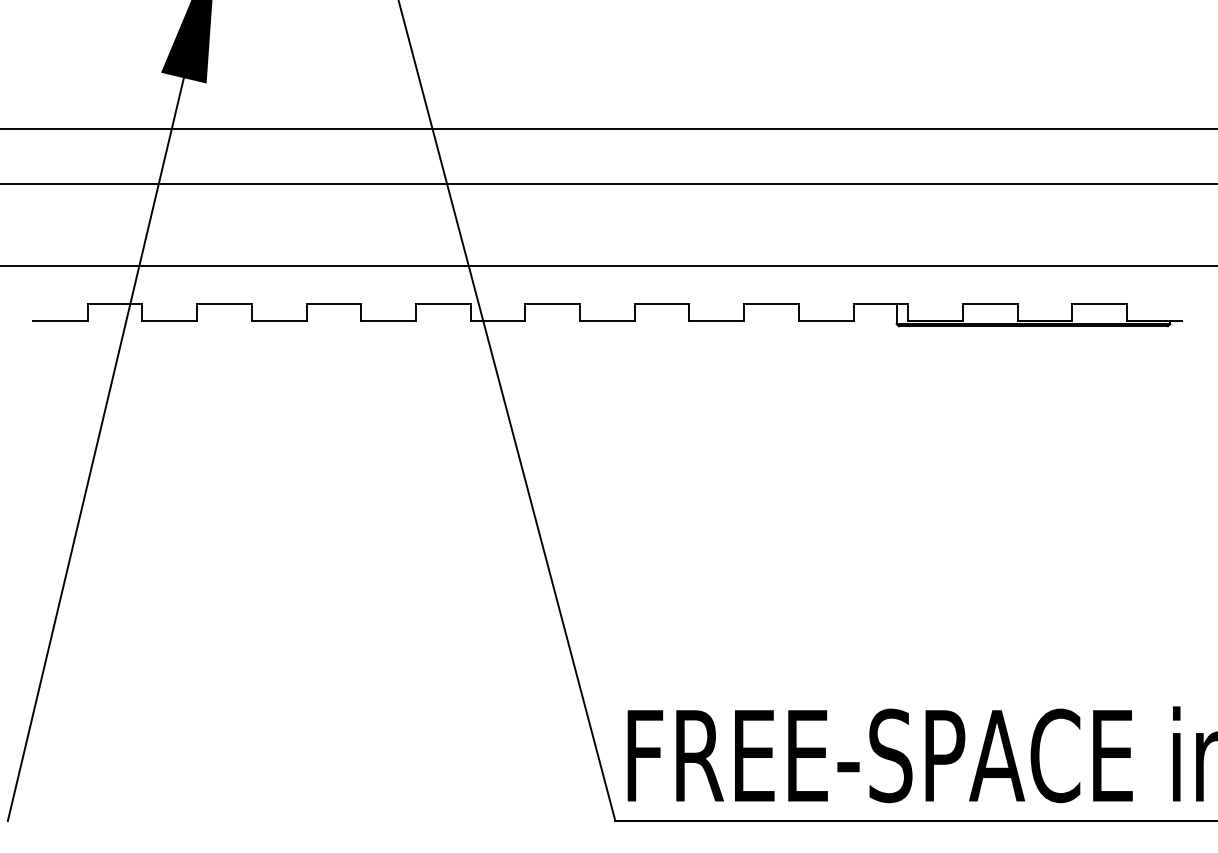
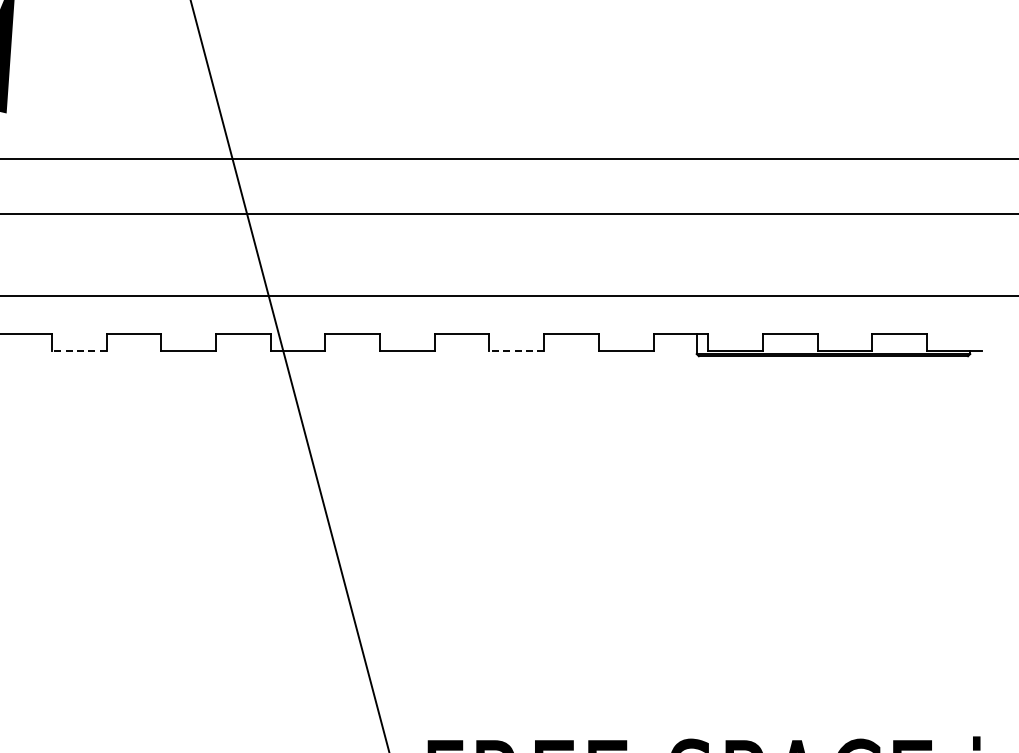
line: (278, 320) -> (78, 350), solid -> dashed
line: (716, 320) -> (516, 350), solid -> dashed

